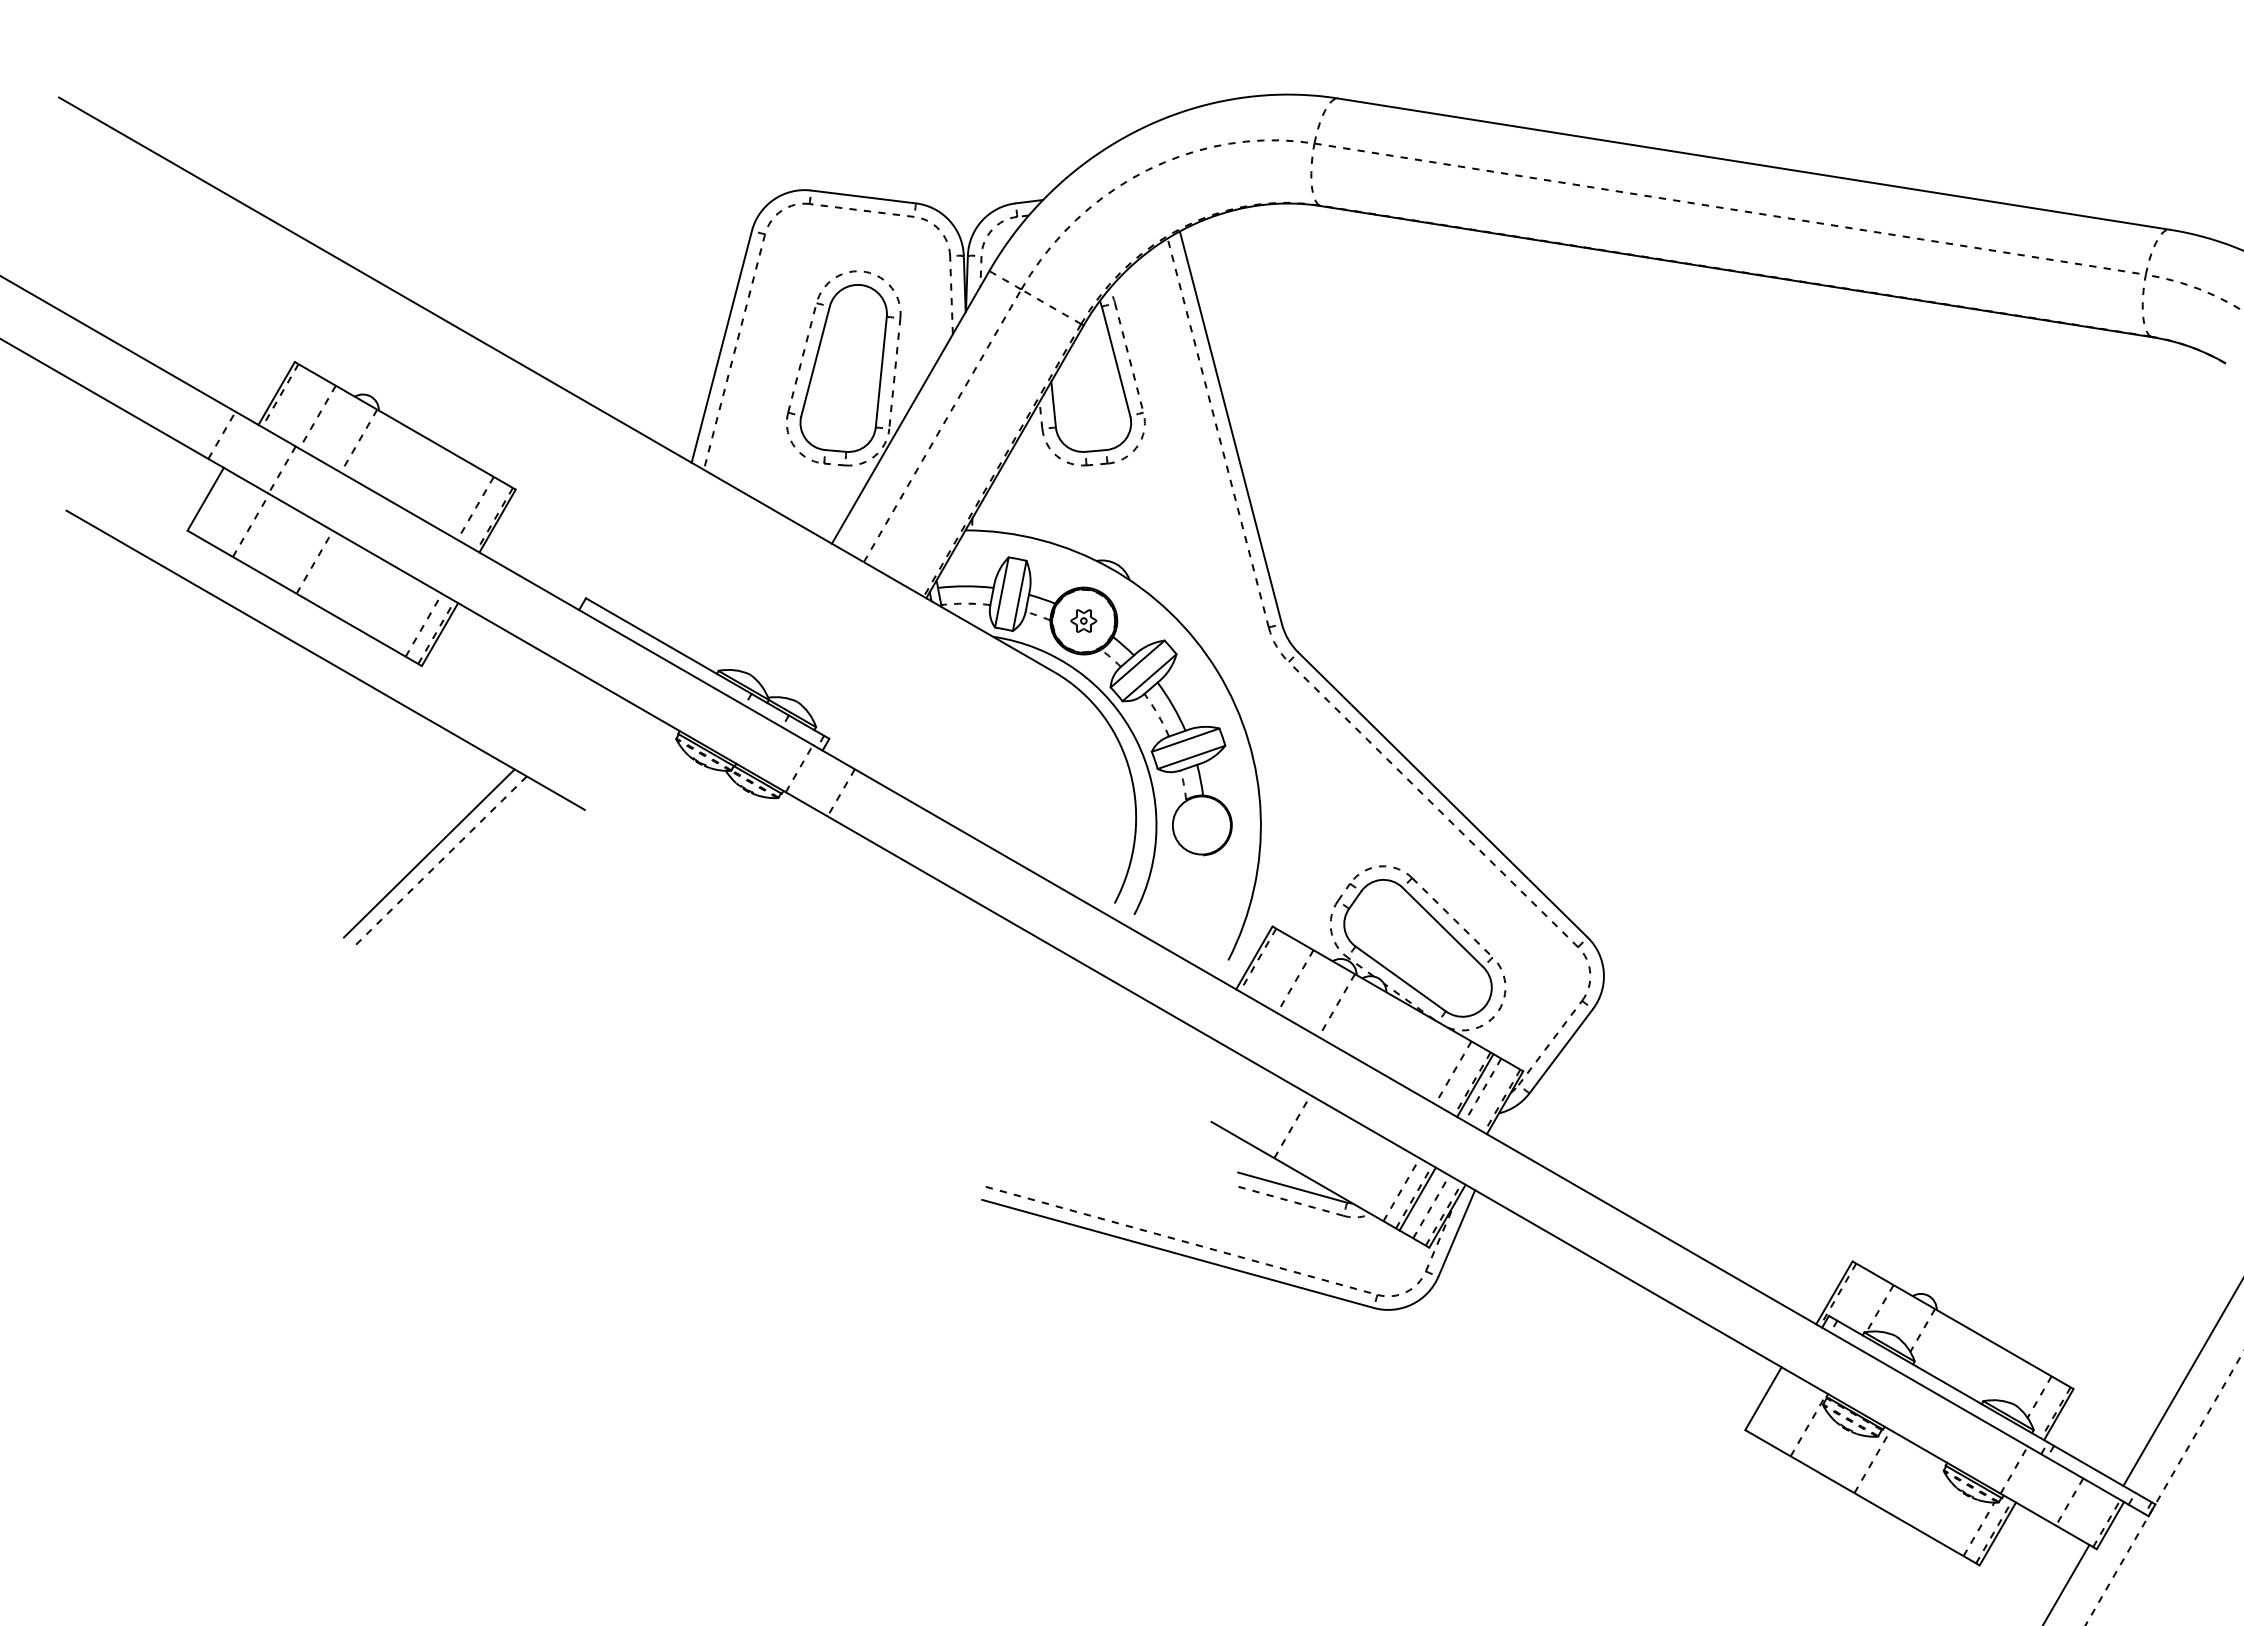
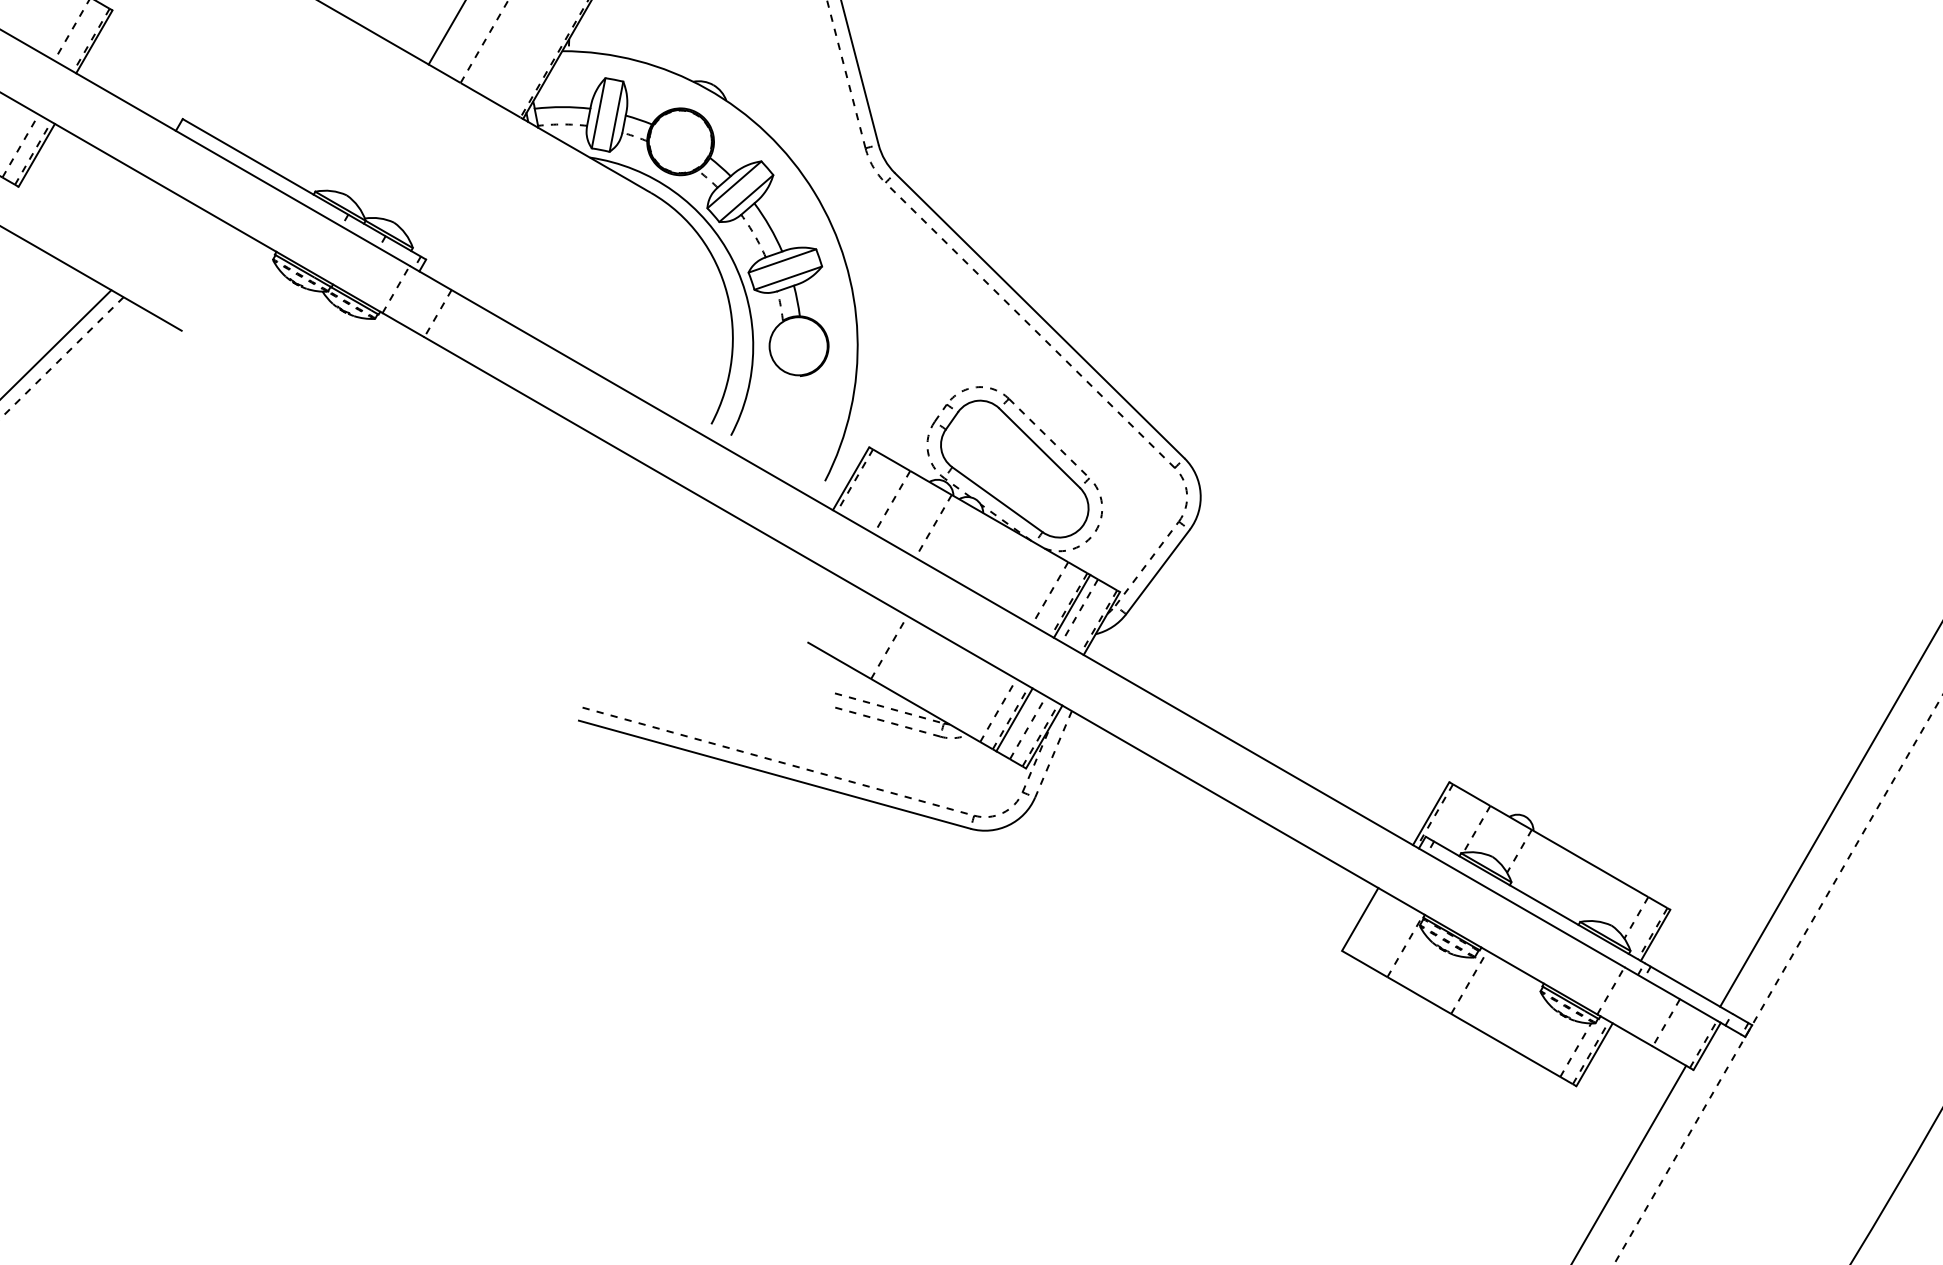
part: (1083, 620) -> (680, 141), removed
line: (1292, 1187) -> (889, 708), solid -> dashed
line: (1456, 1233) -> (1053, 754), solid -> dashed

